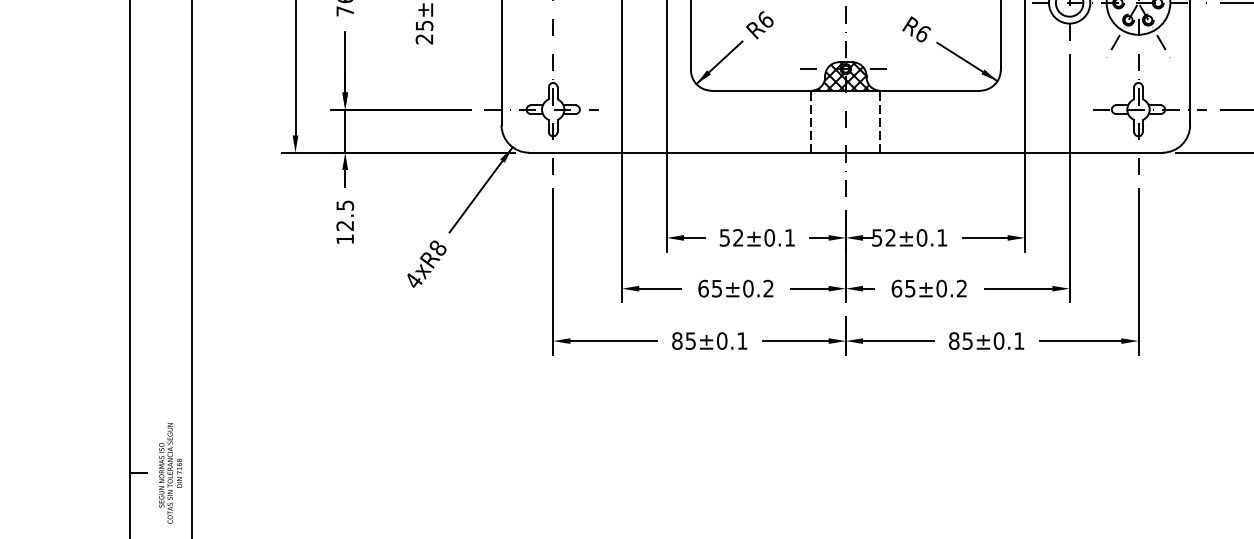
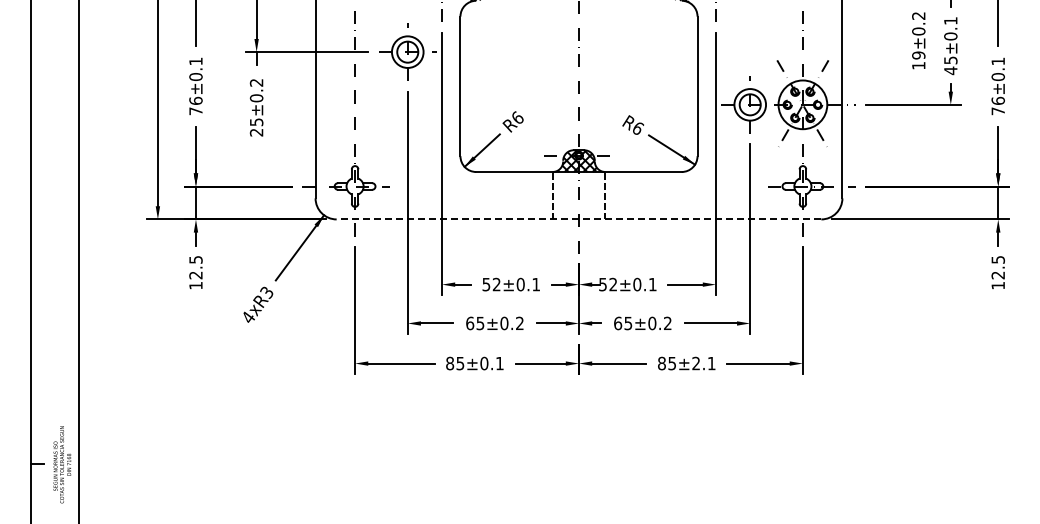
line: (845, 152) -> (578, 219), solid -> dashed
text: (437, 248) -> (266, 292), 4xR8 -> 4xR3
text: (999, 340) -> (696, 363), 85±0.1 -> 85±2.1

